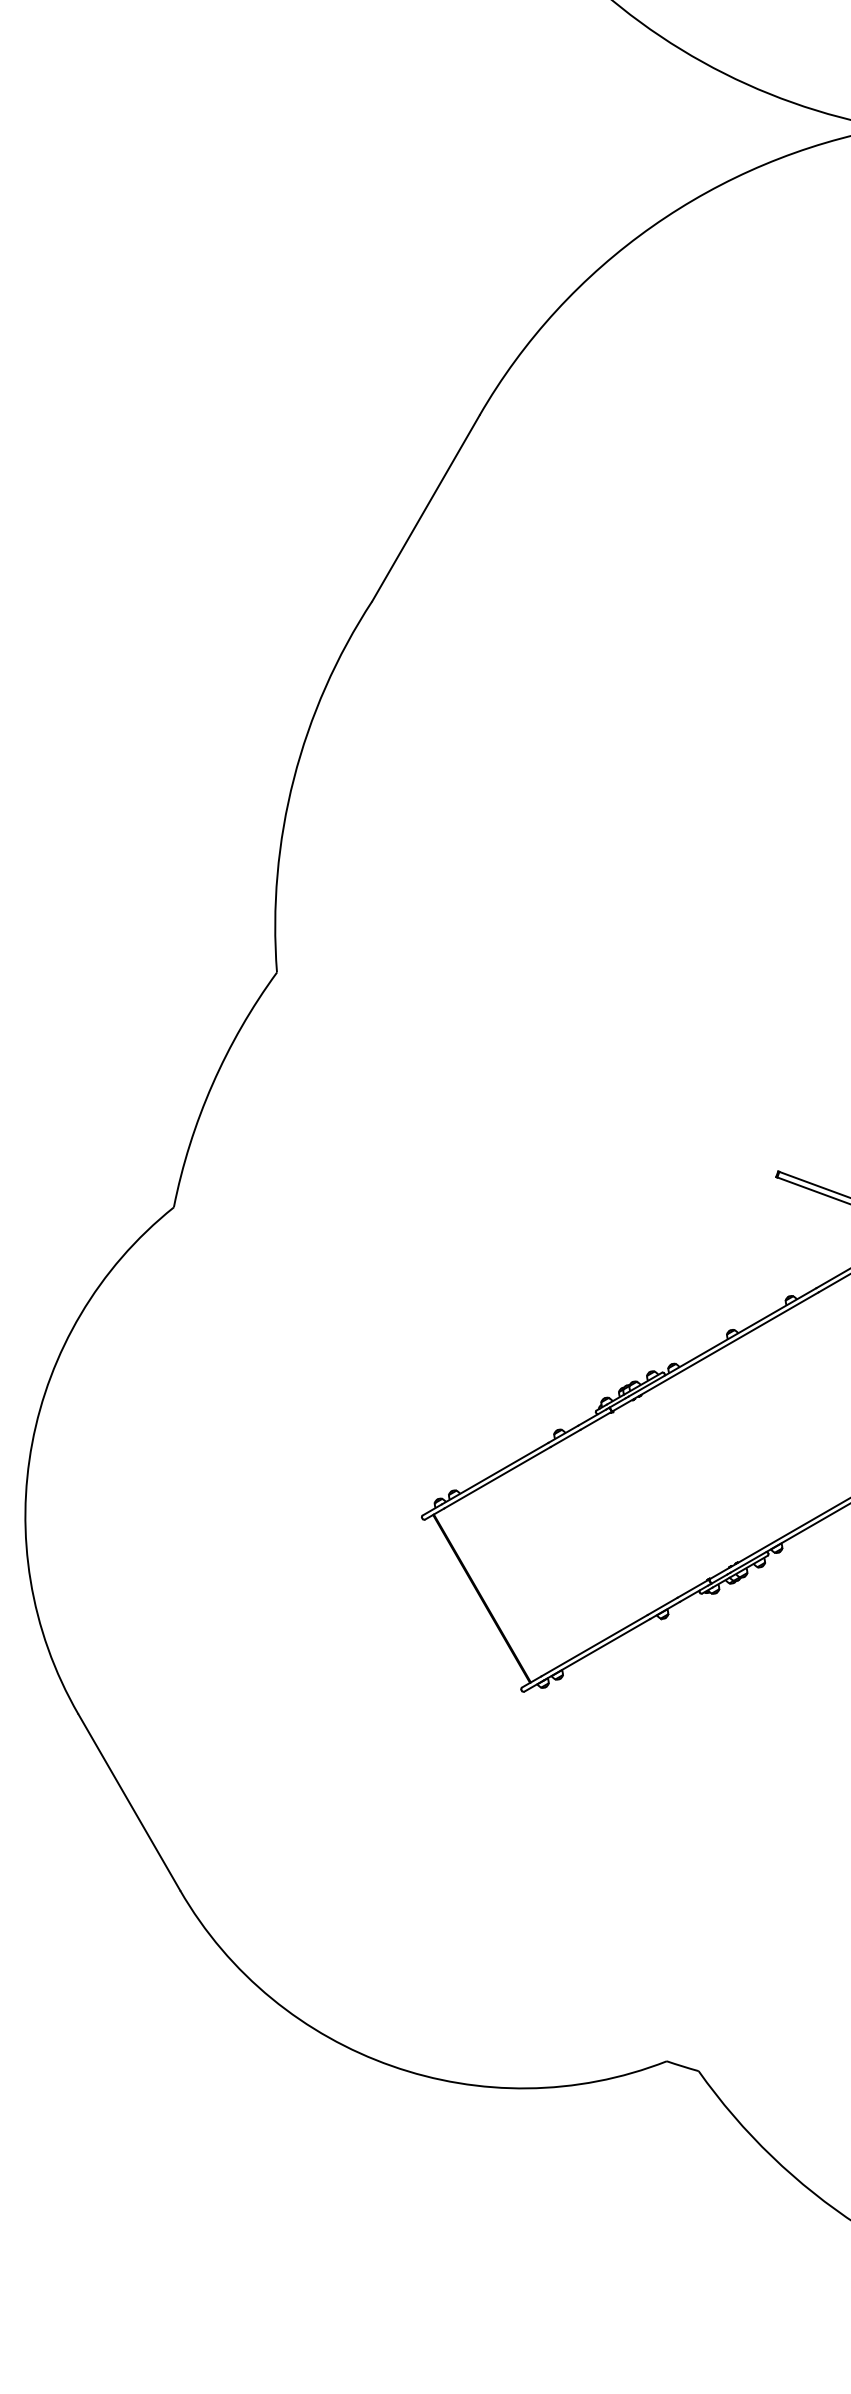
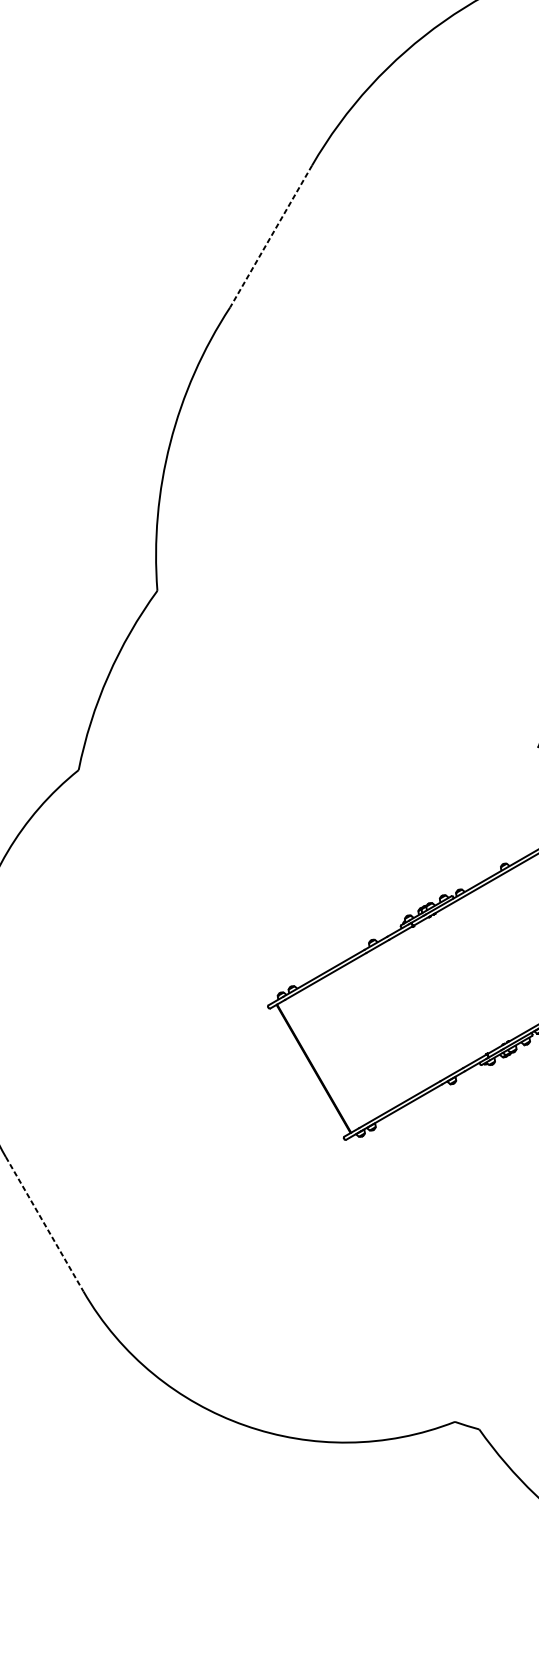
line: (425, 508) -> (270, 236), solid -> dashed
line: (129, 1802) -> (44, 1224), solid -> dashed

